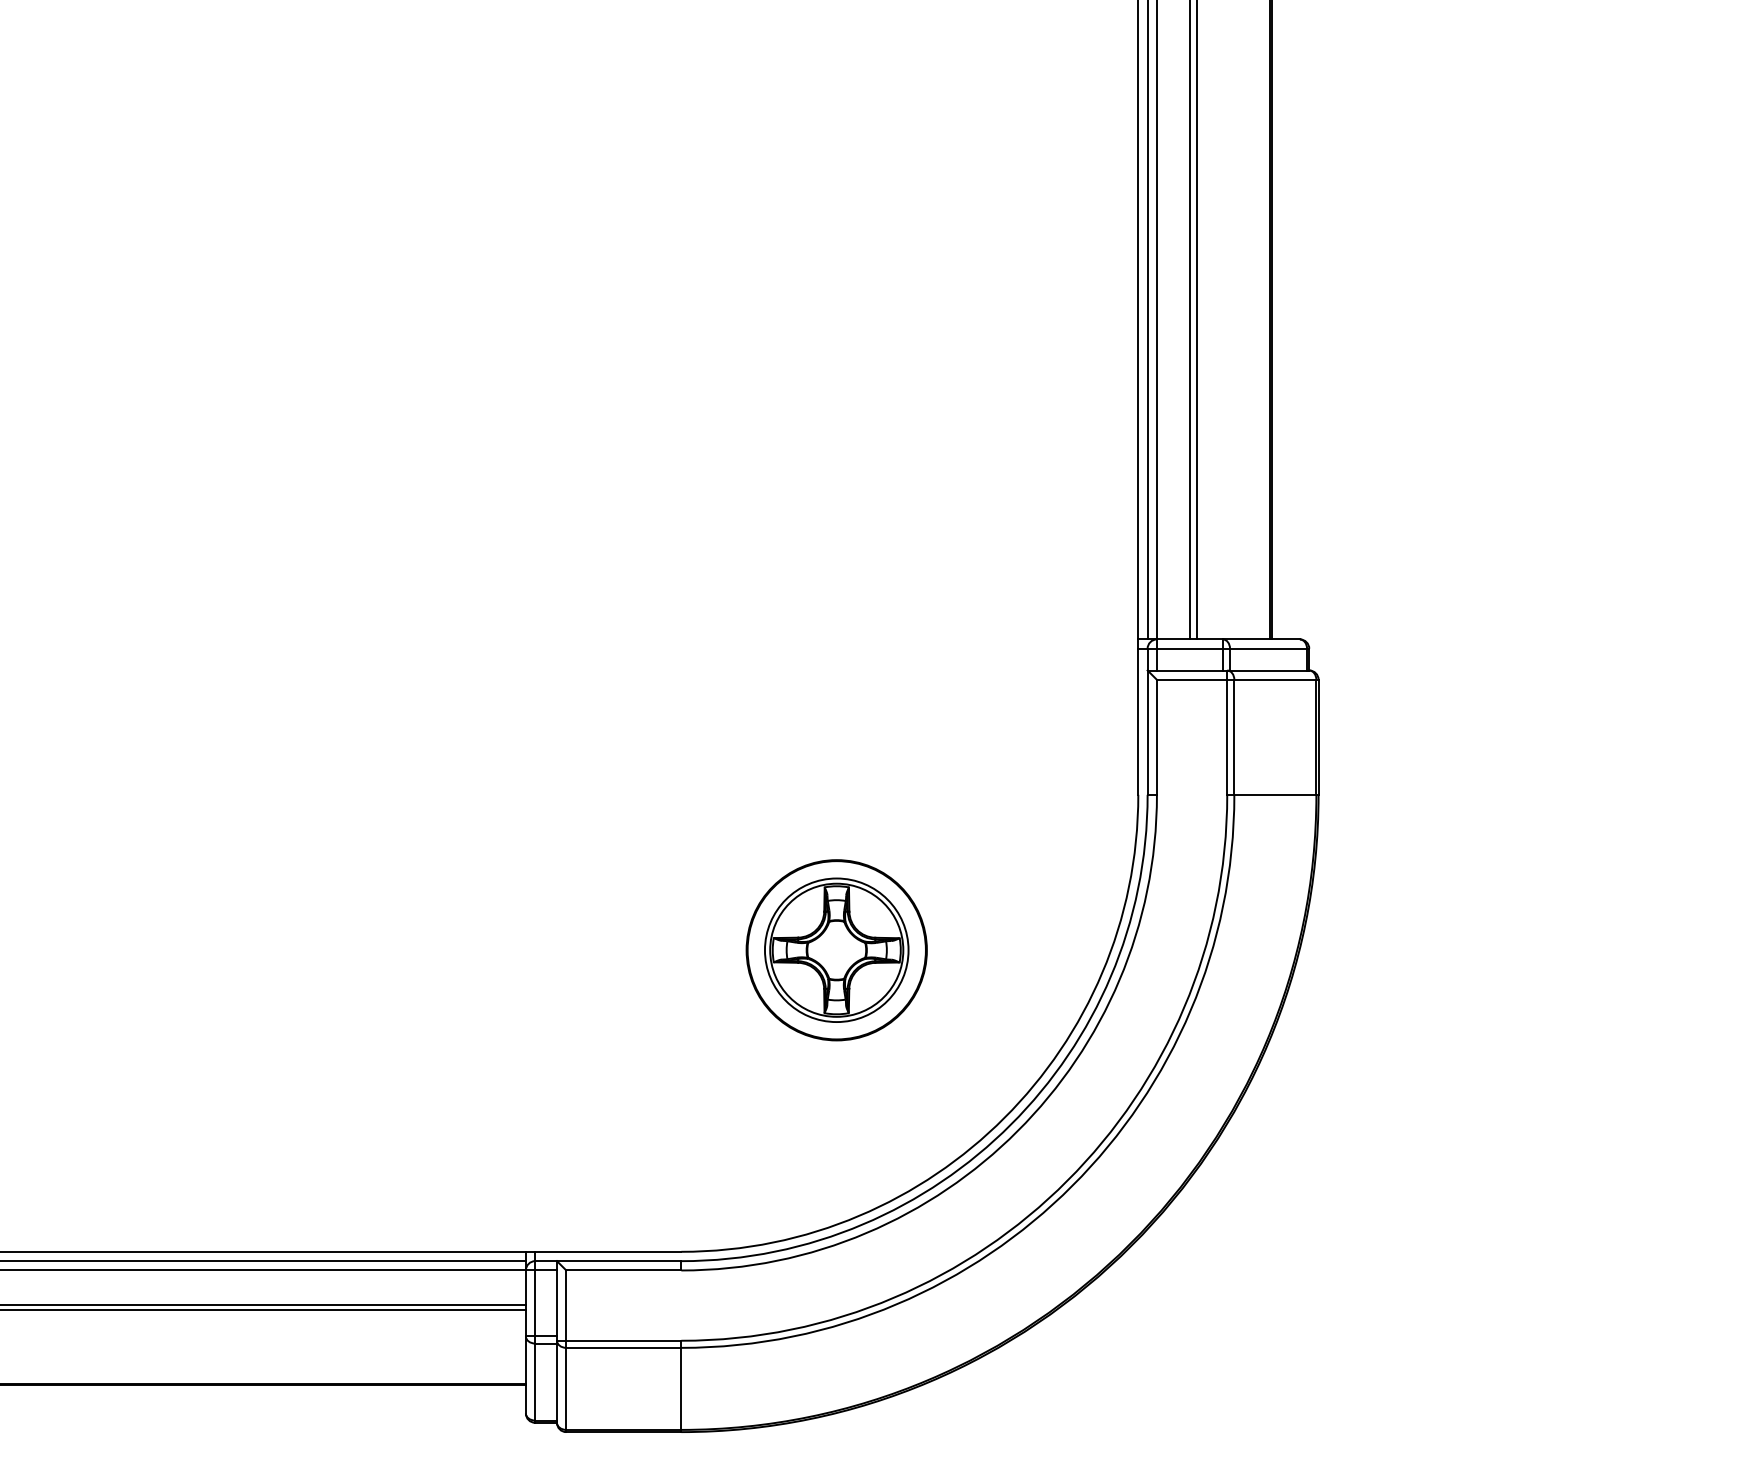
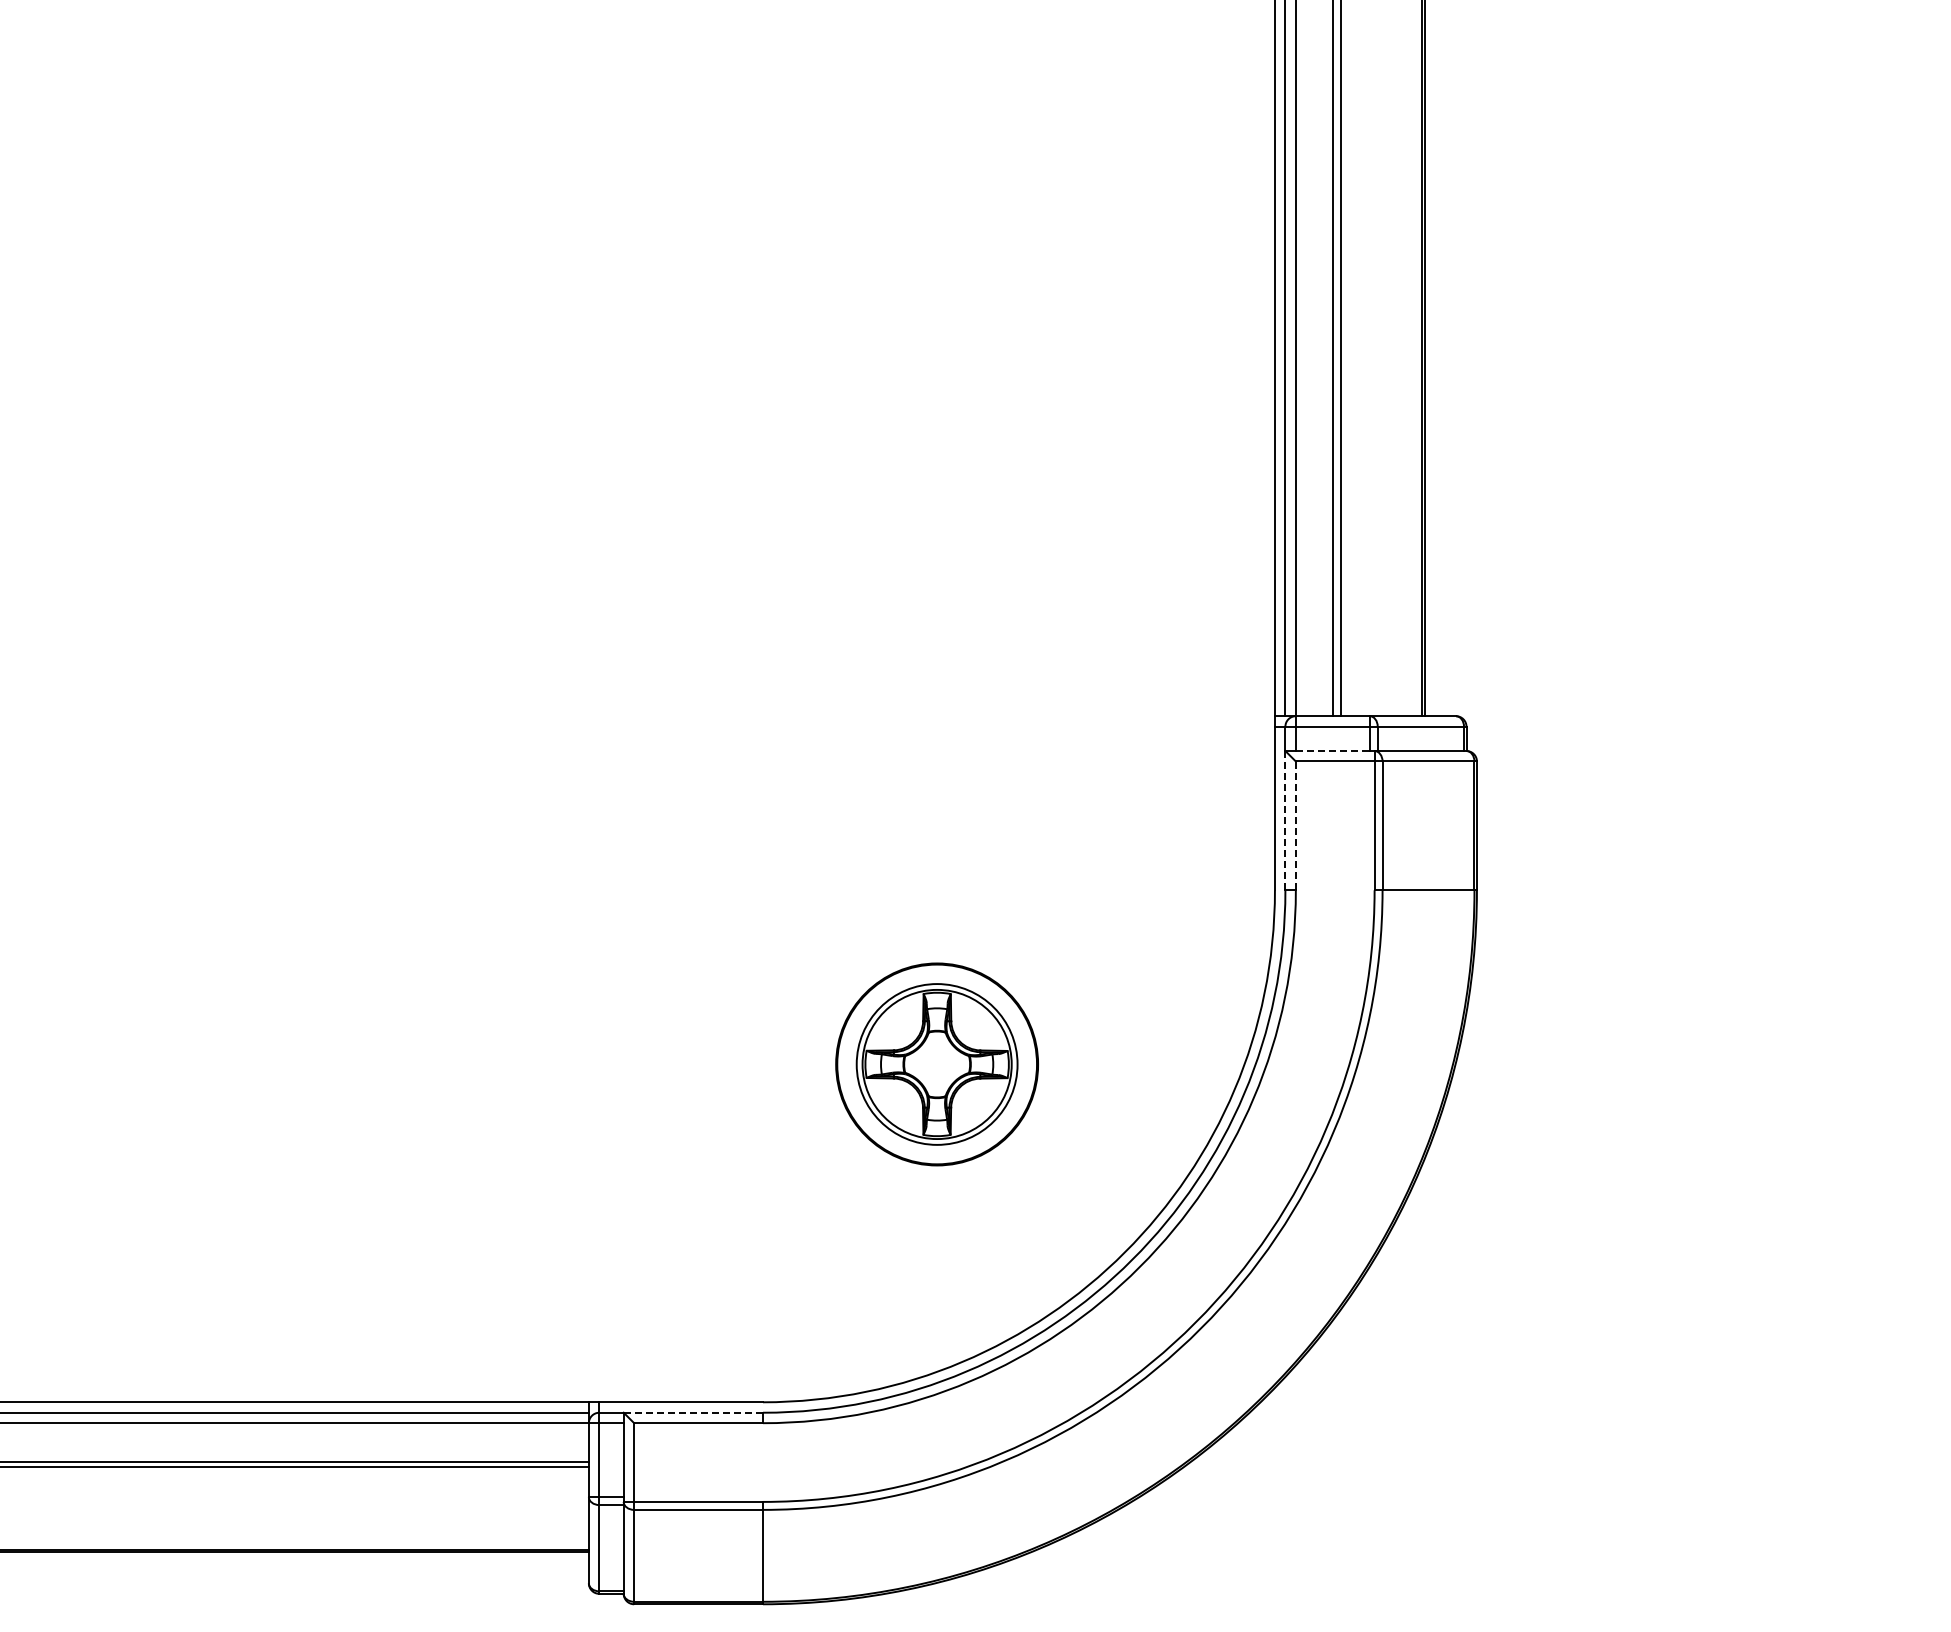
line: (1189, 670) -> (1332, 751), solid -> dashed
line: (1147, 732) -> (1285, 820), solid -> dashed
line: (1156, 736) -> (1295, 825), solid -> dashed
line: (619, 1260) -> (693, 1412), solid -> dashed

